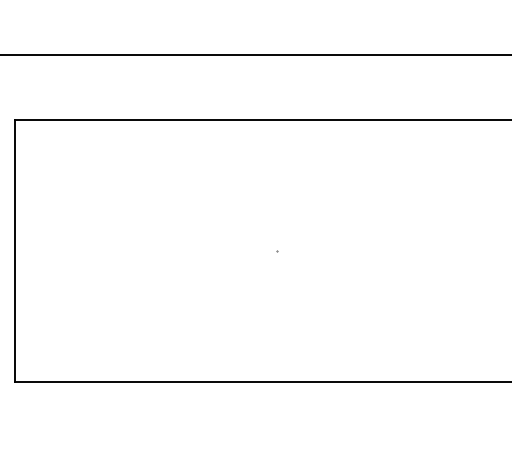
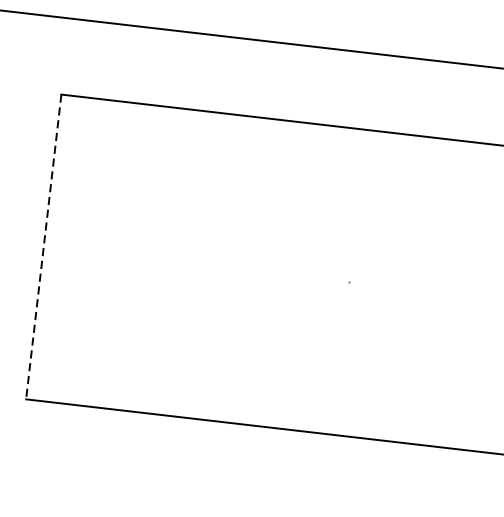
line: (14, 251) -> (43, 247), solid -> dashed

